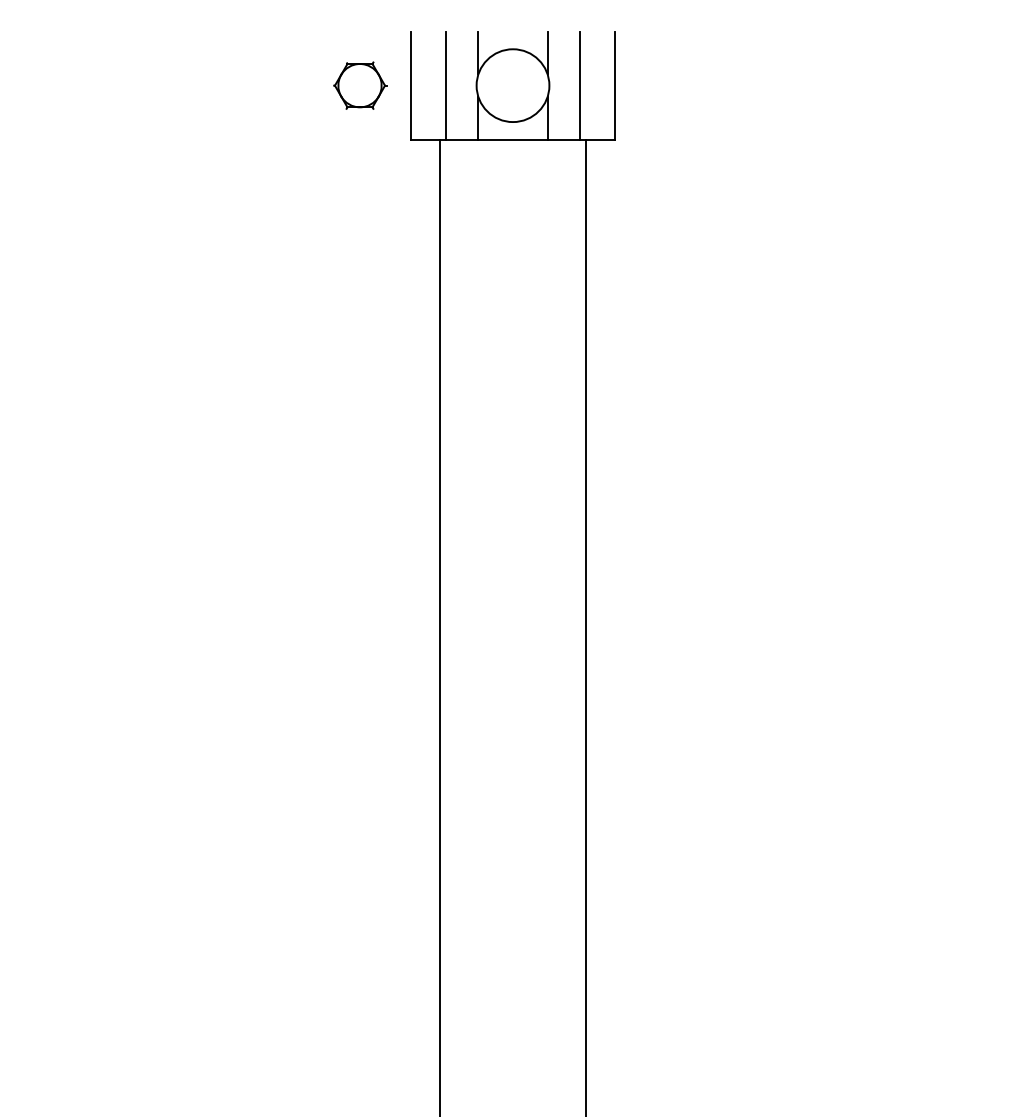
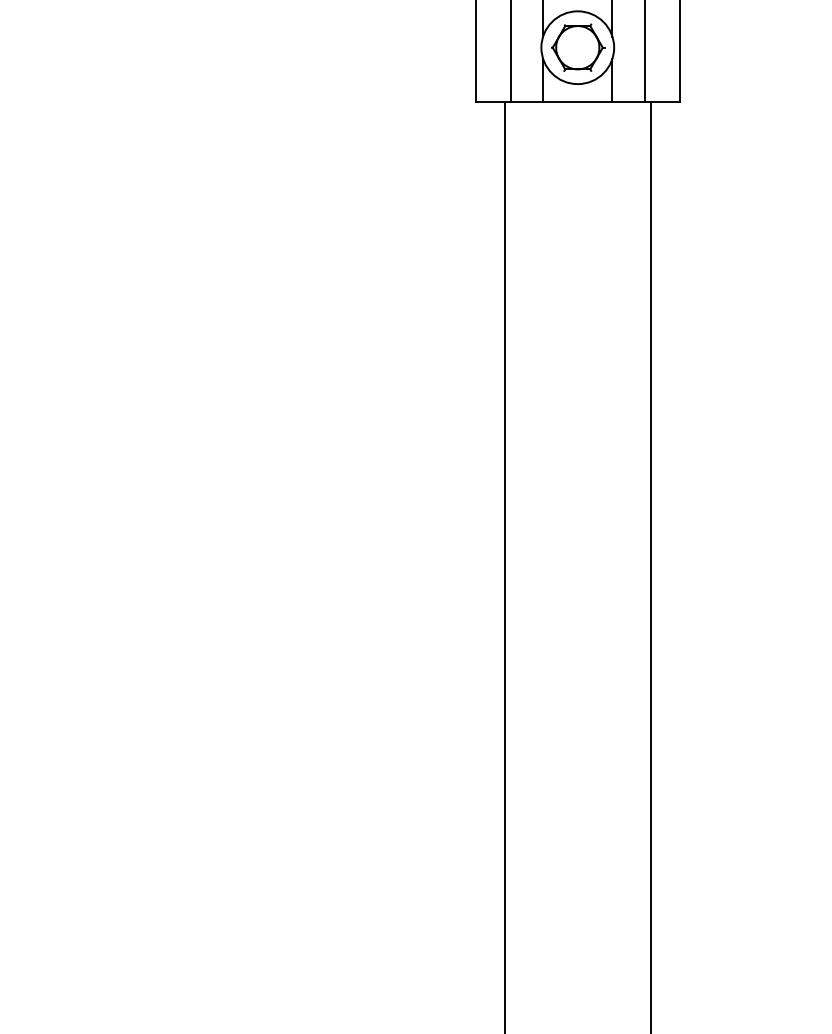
part: (360, 85) -> (578, 47), moved

